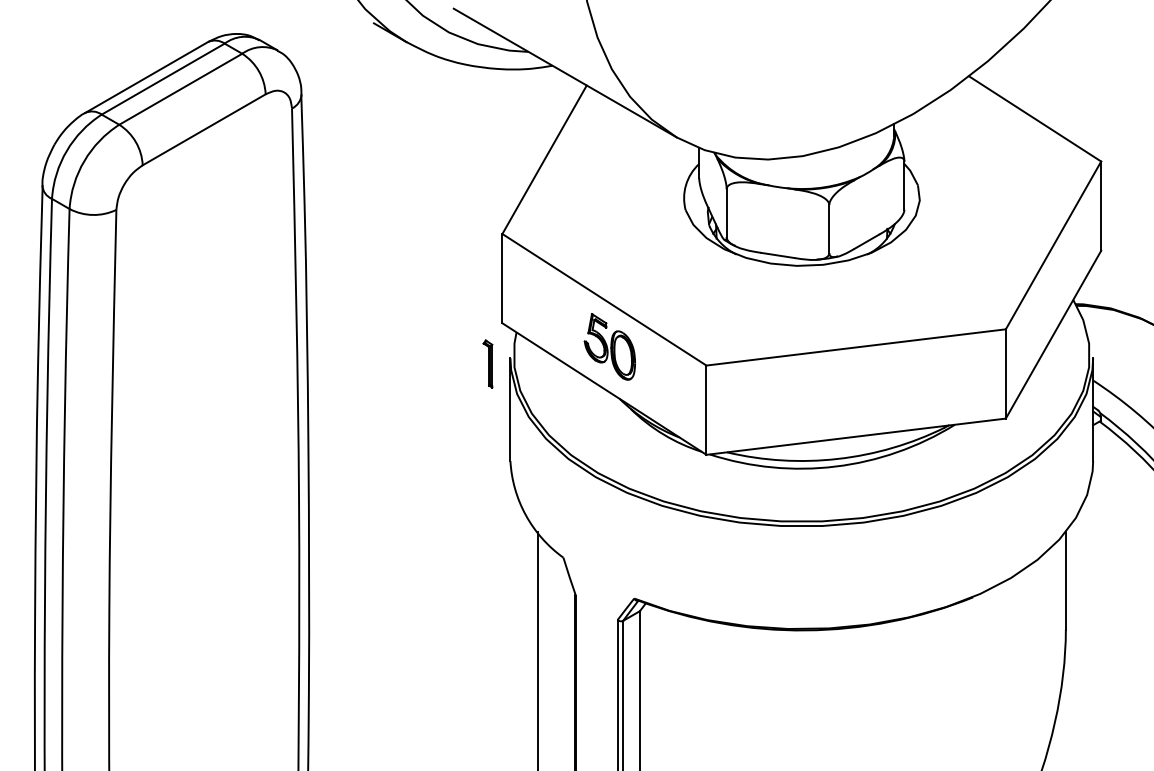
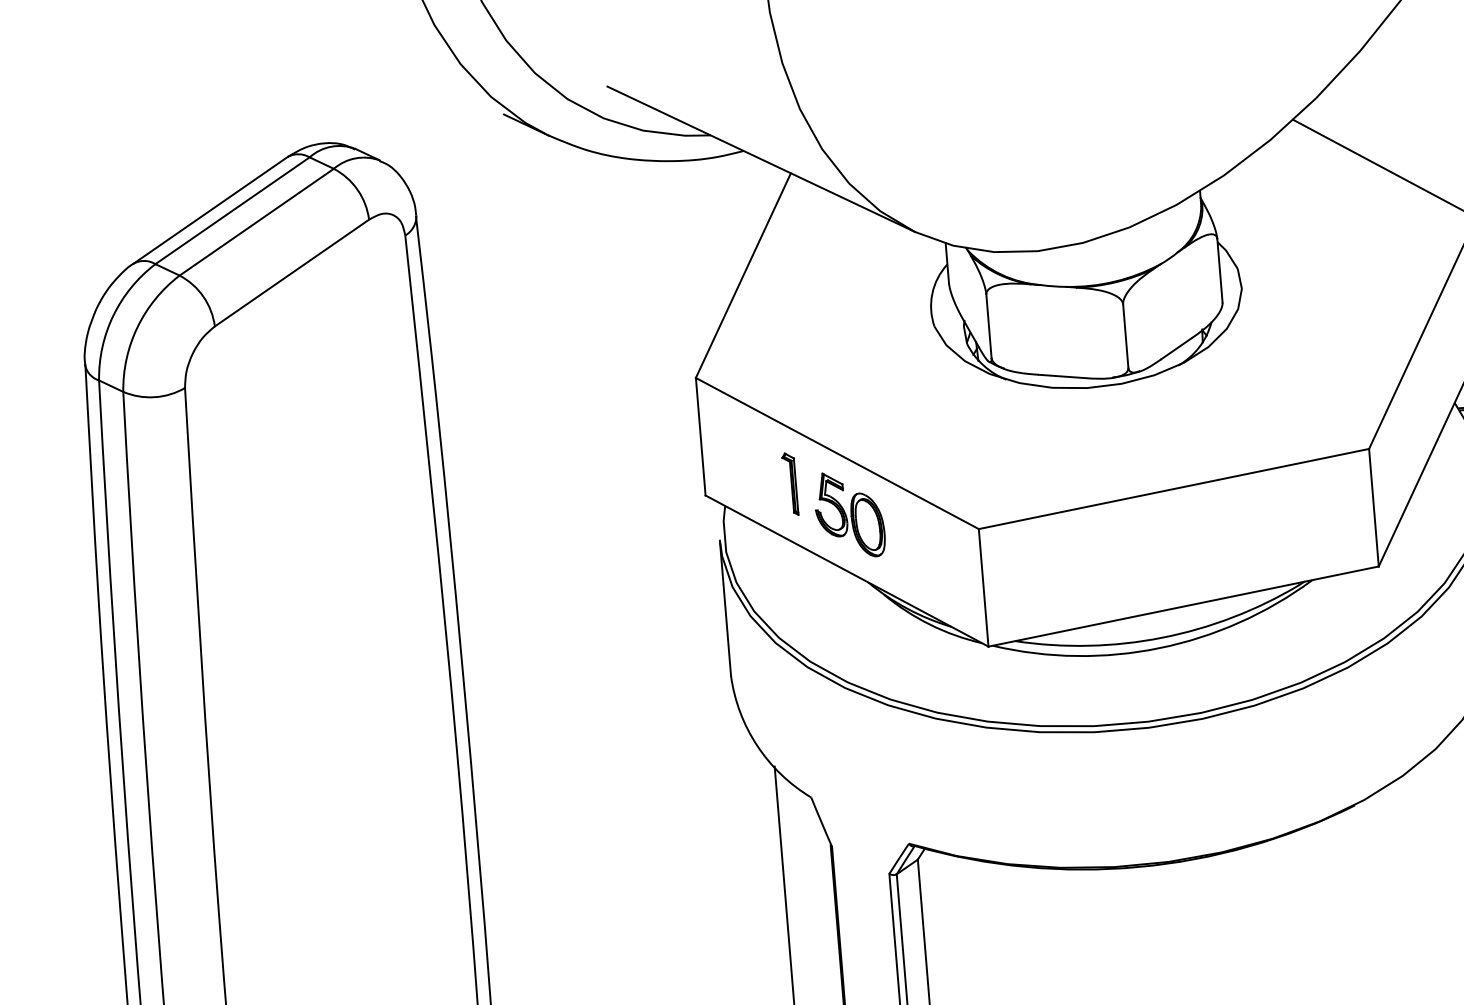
part: (487, 363) -> (789, 483), moved

